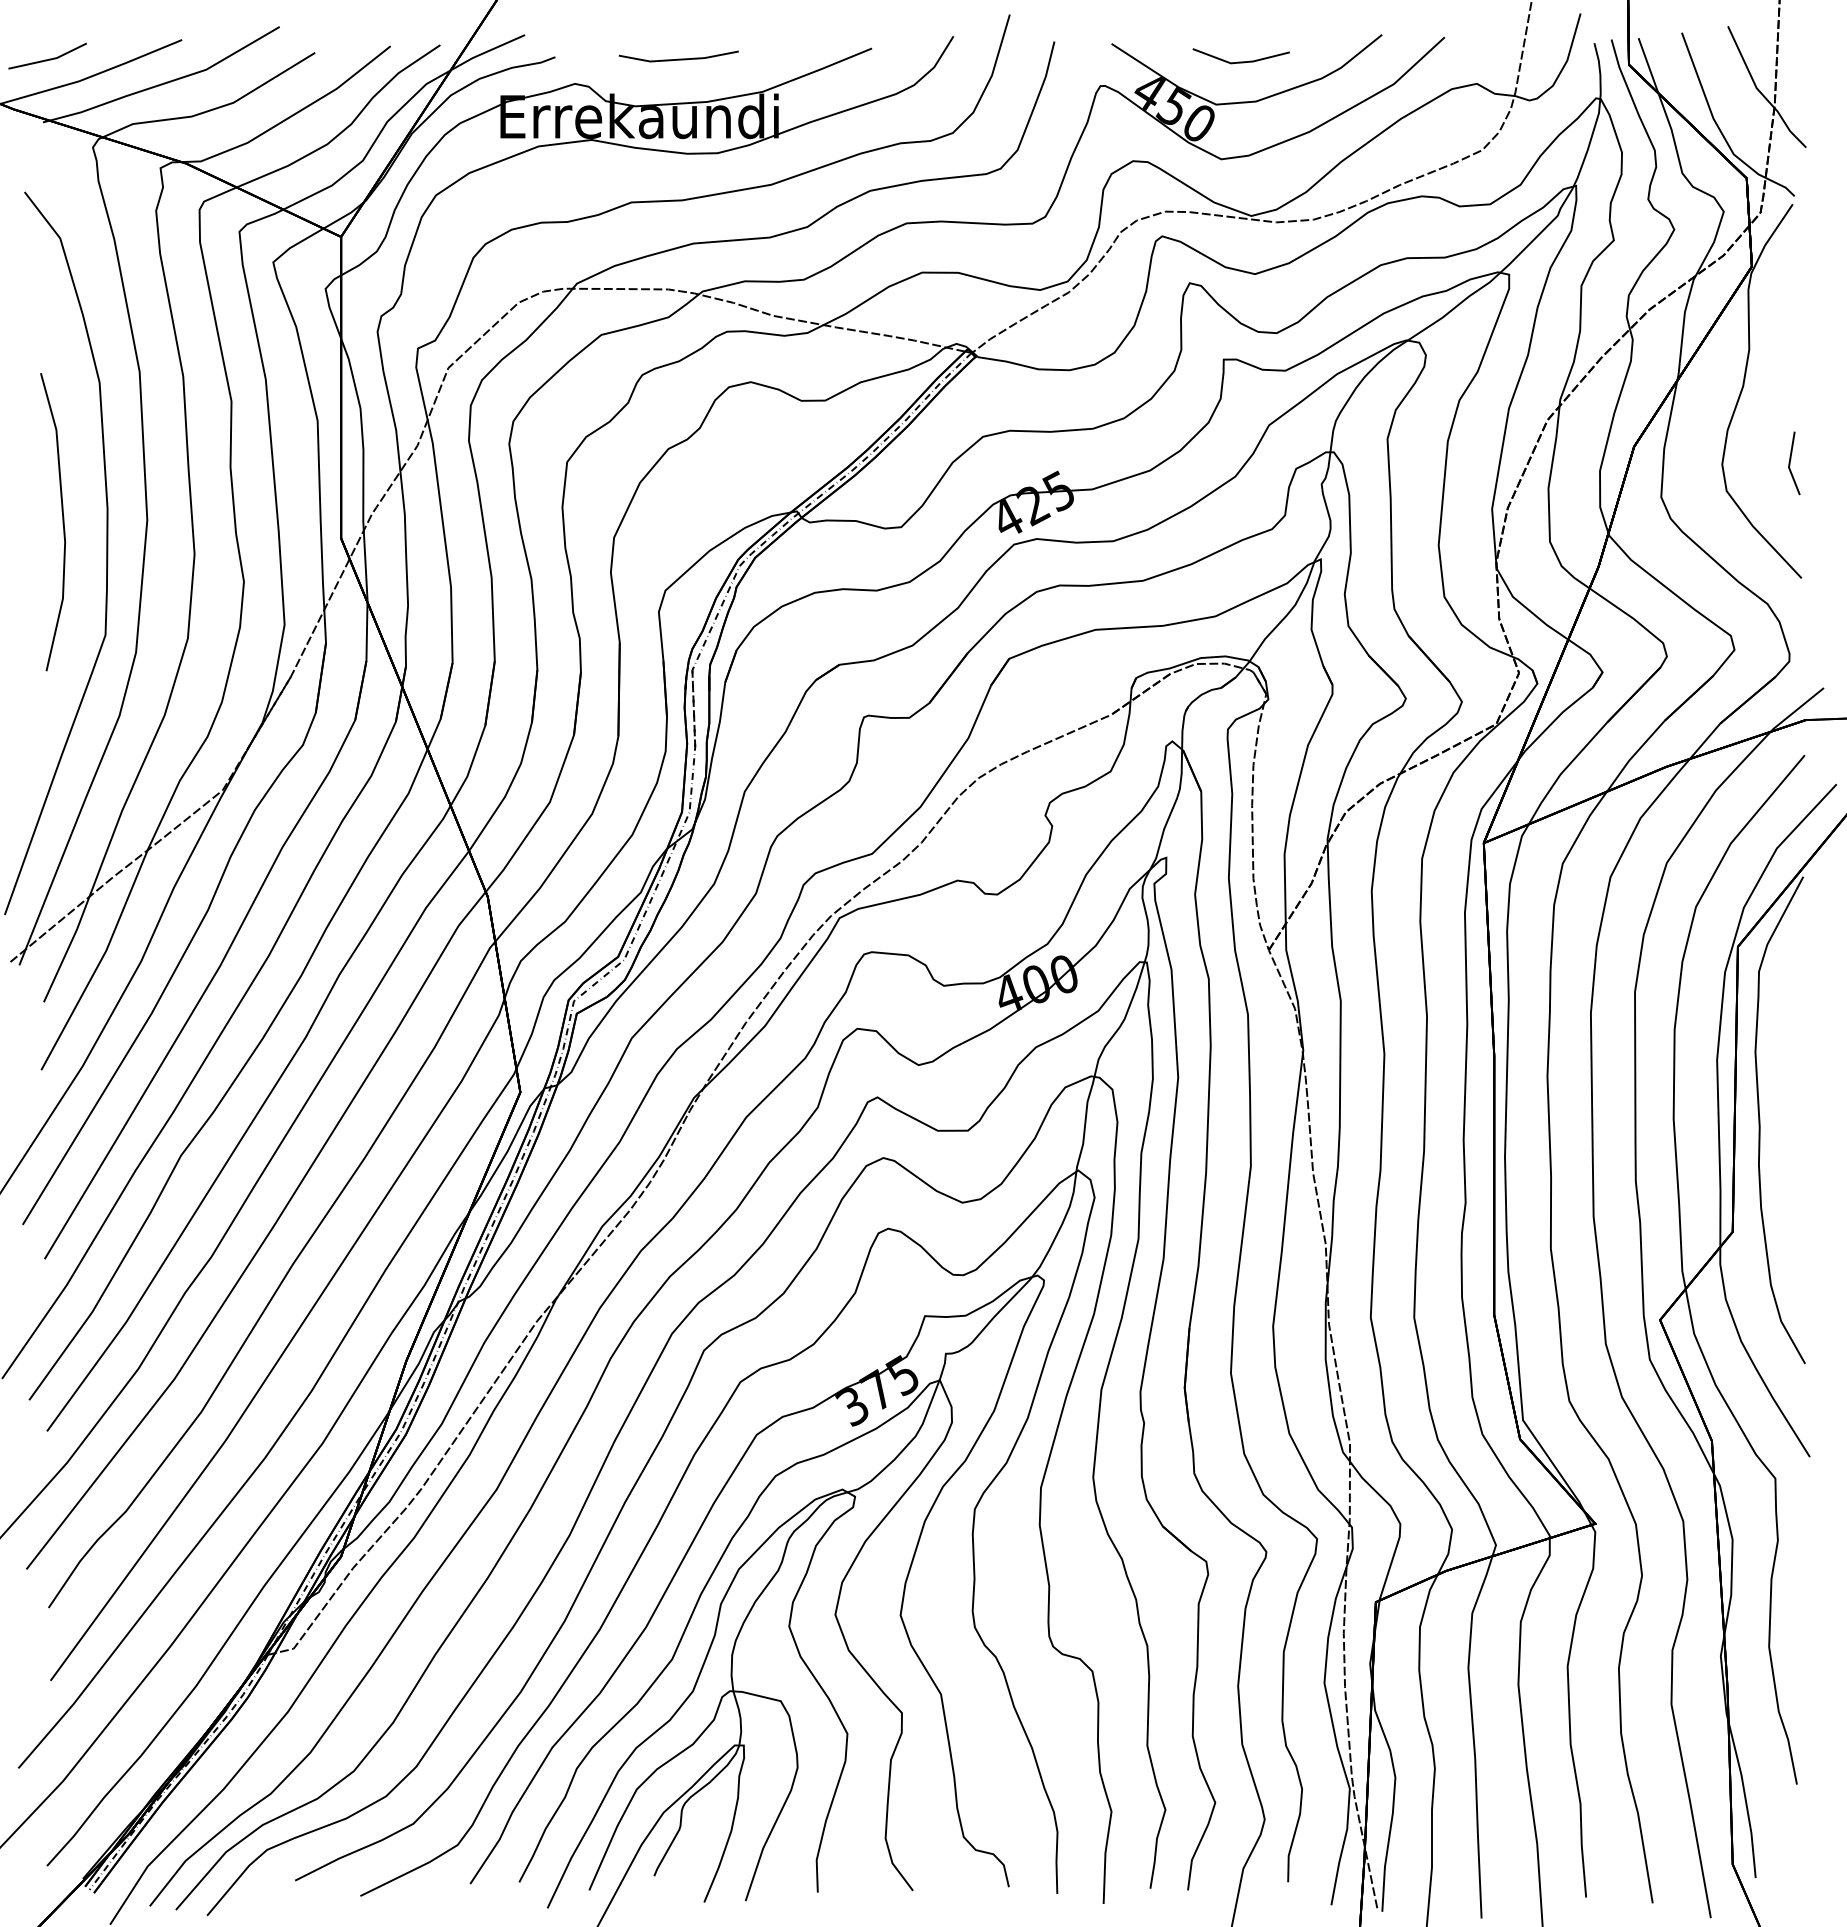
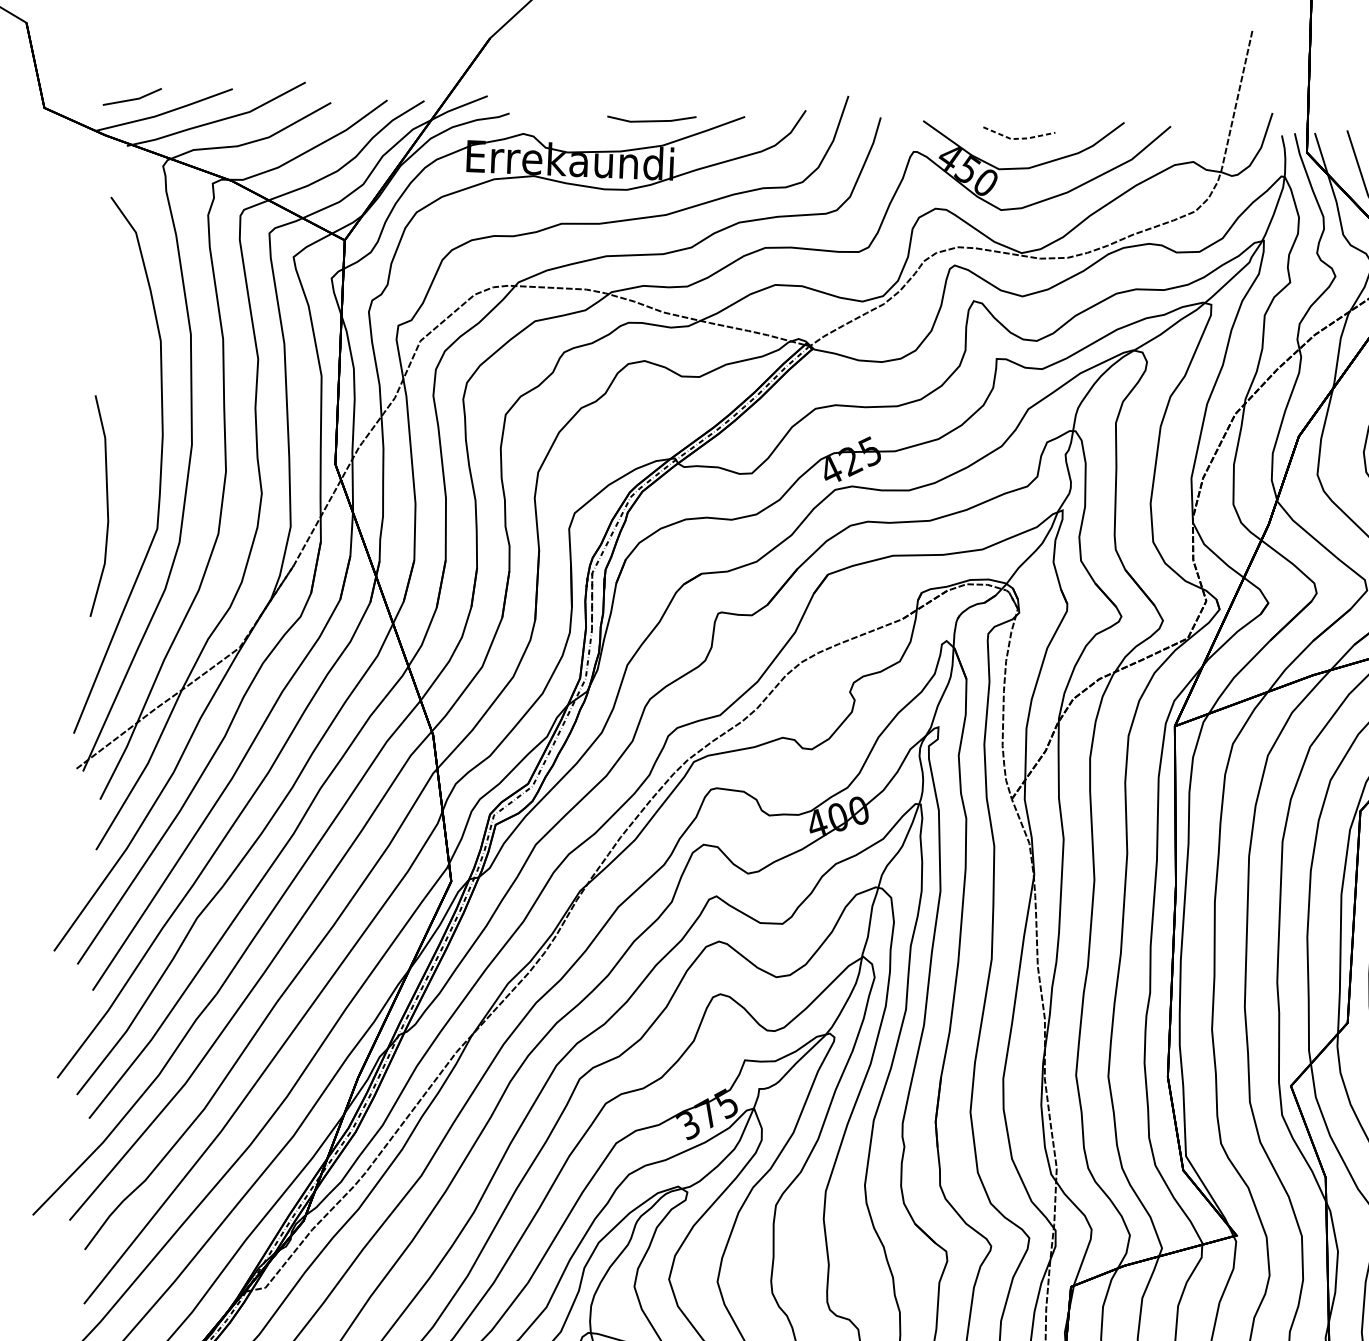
line: (678, 58) -> (651, 120), moved
line: (1240, 62) -> (1018, 138), solid -> dashed
line: (62, 522) -> (106, 506), moved

